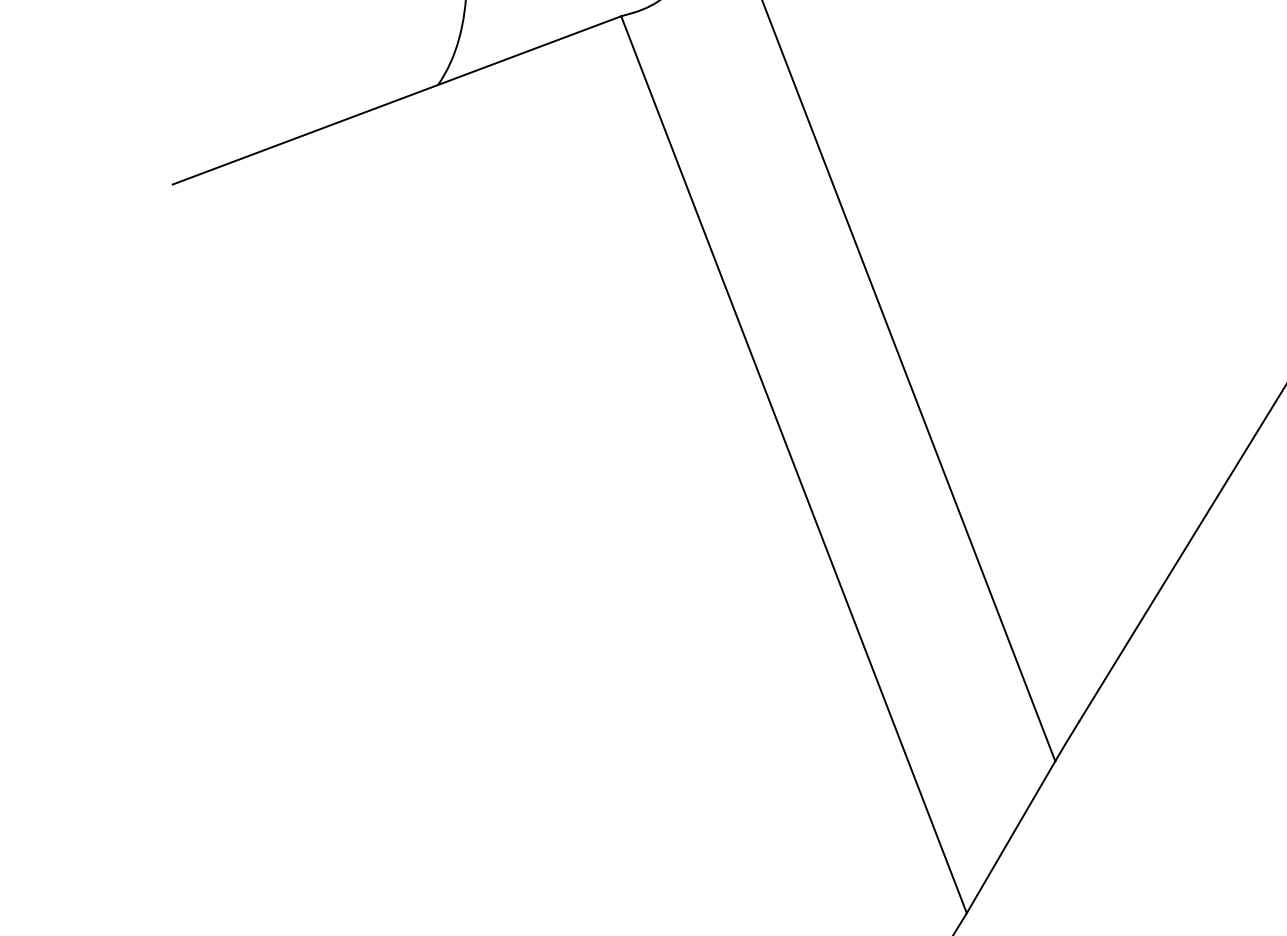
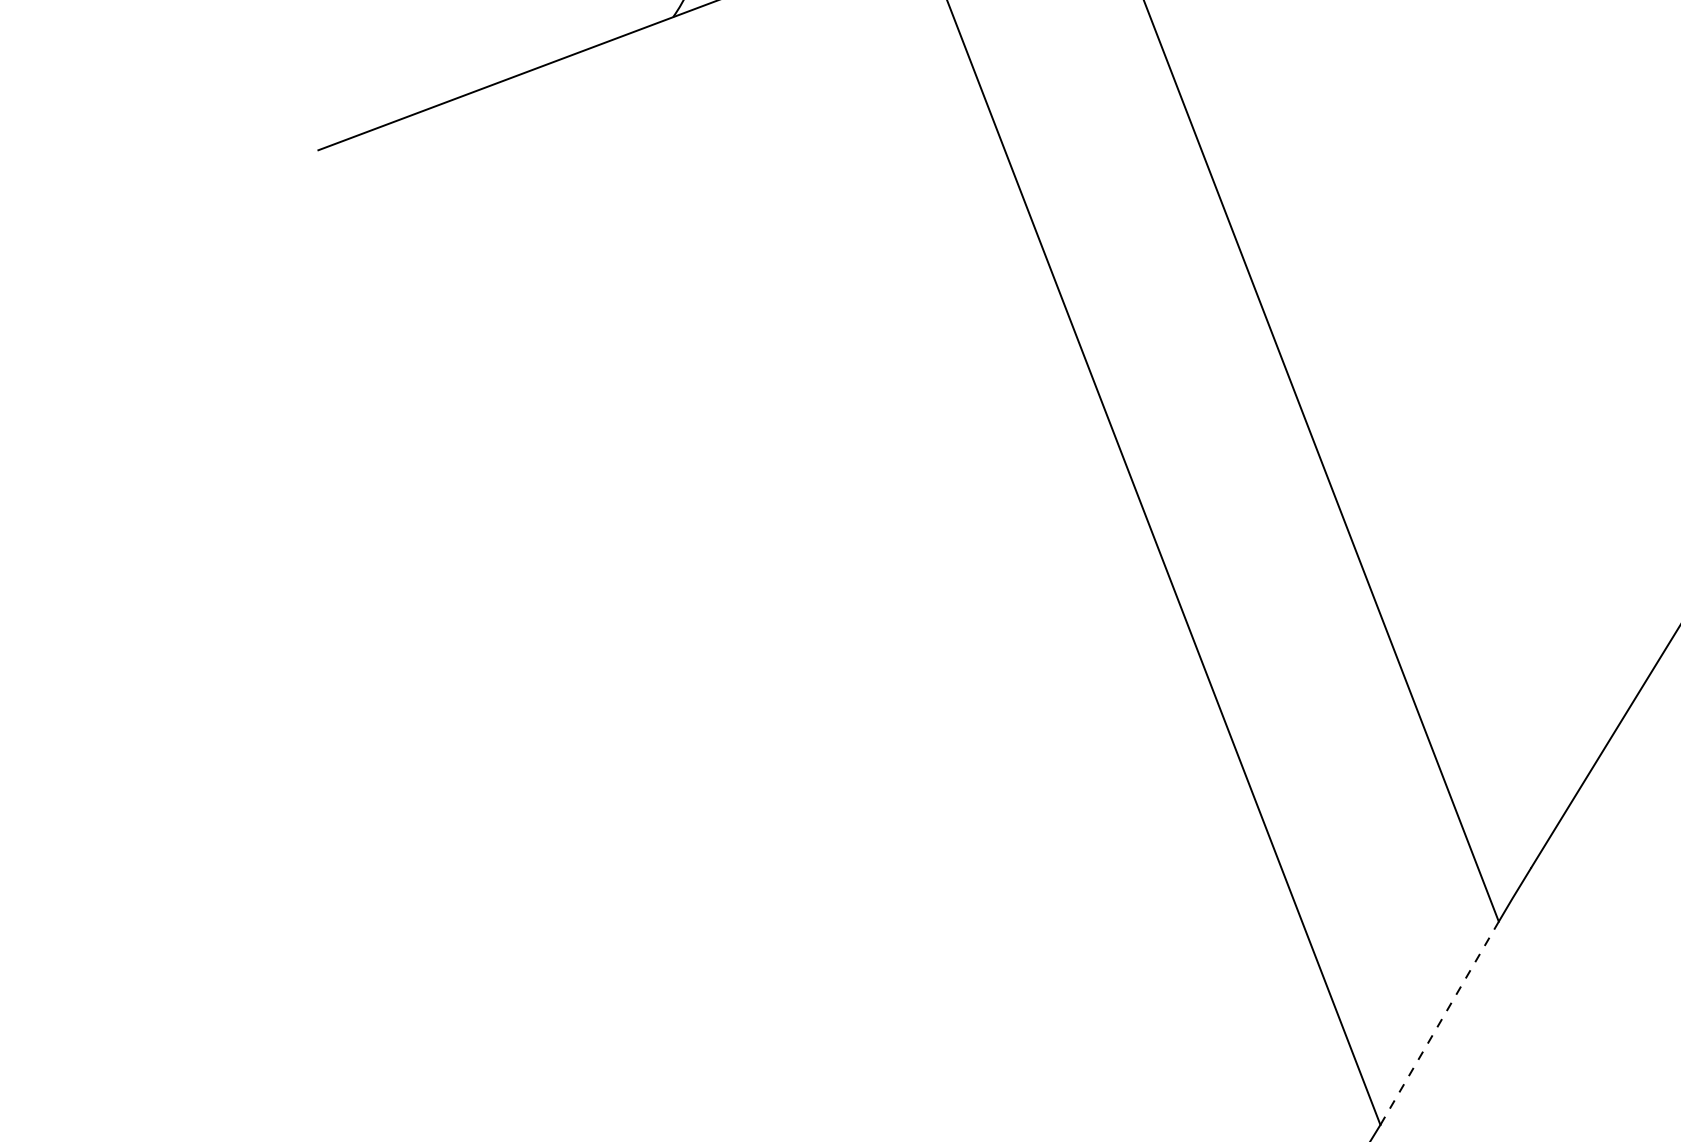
line: (1011, 837) -> (1440, 1023), solid -> dashed

